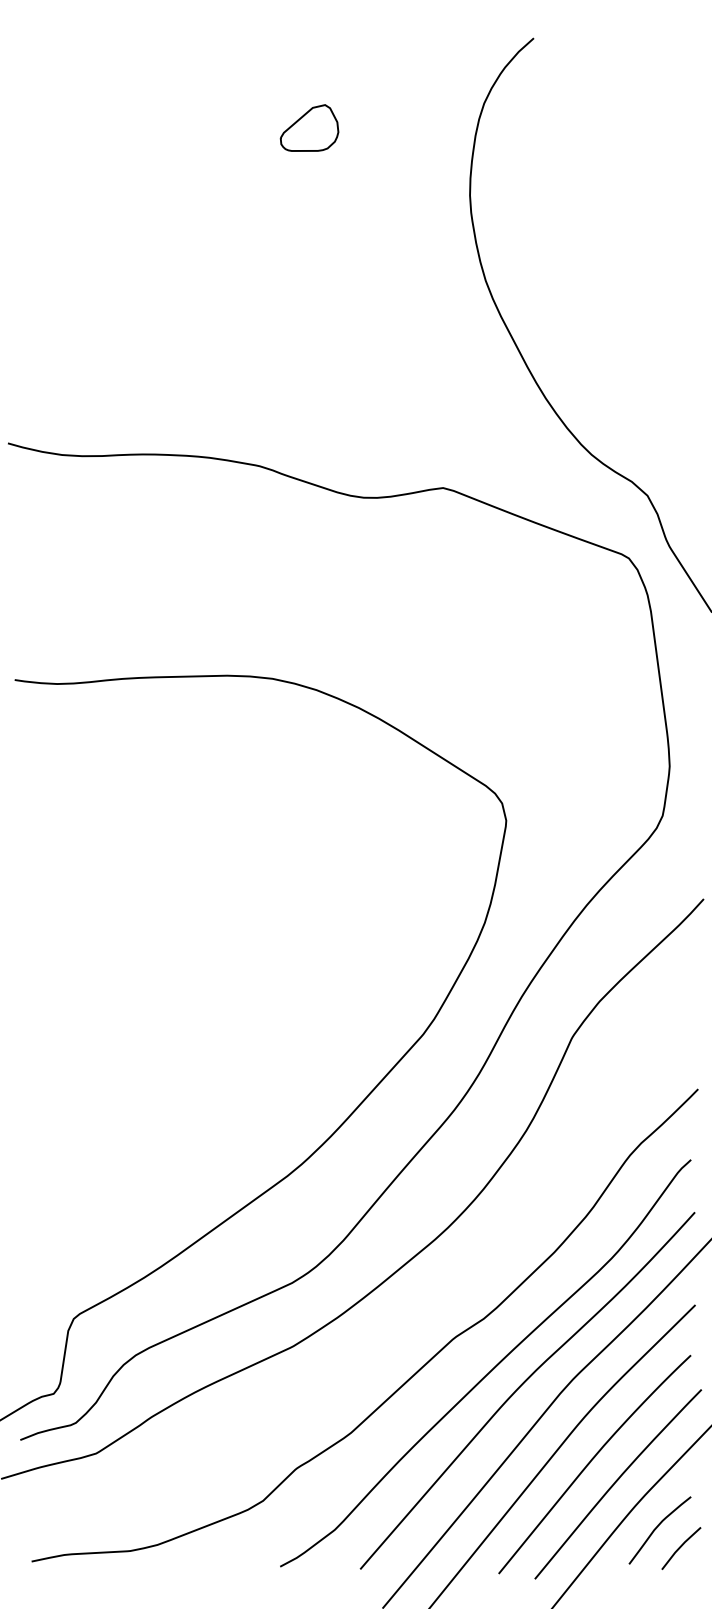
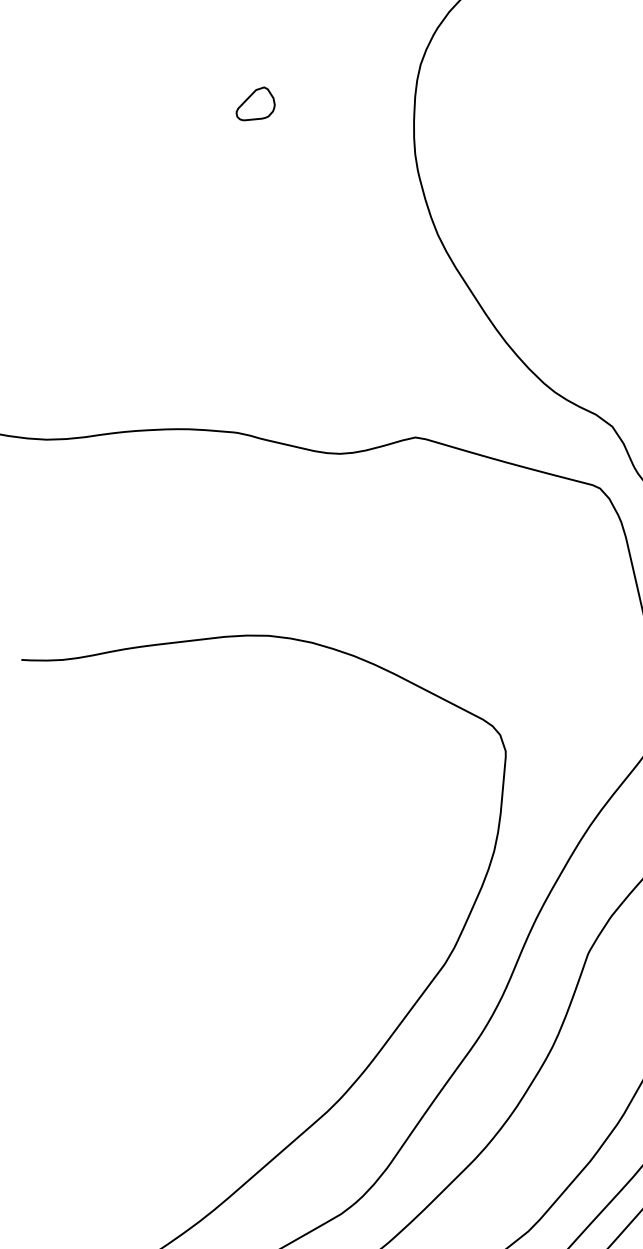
part: (309, 127) -> (255, 103), size x0.7

